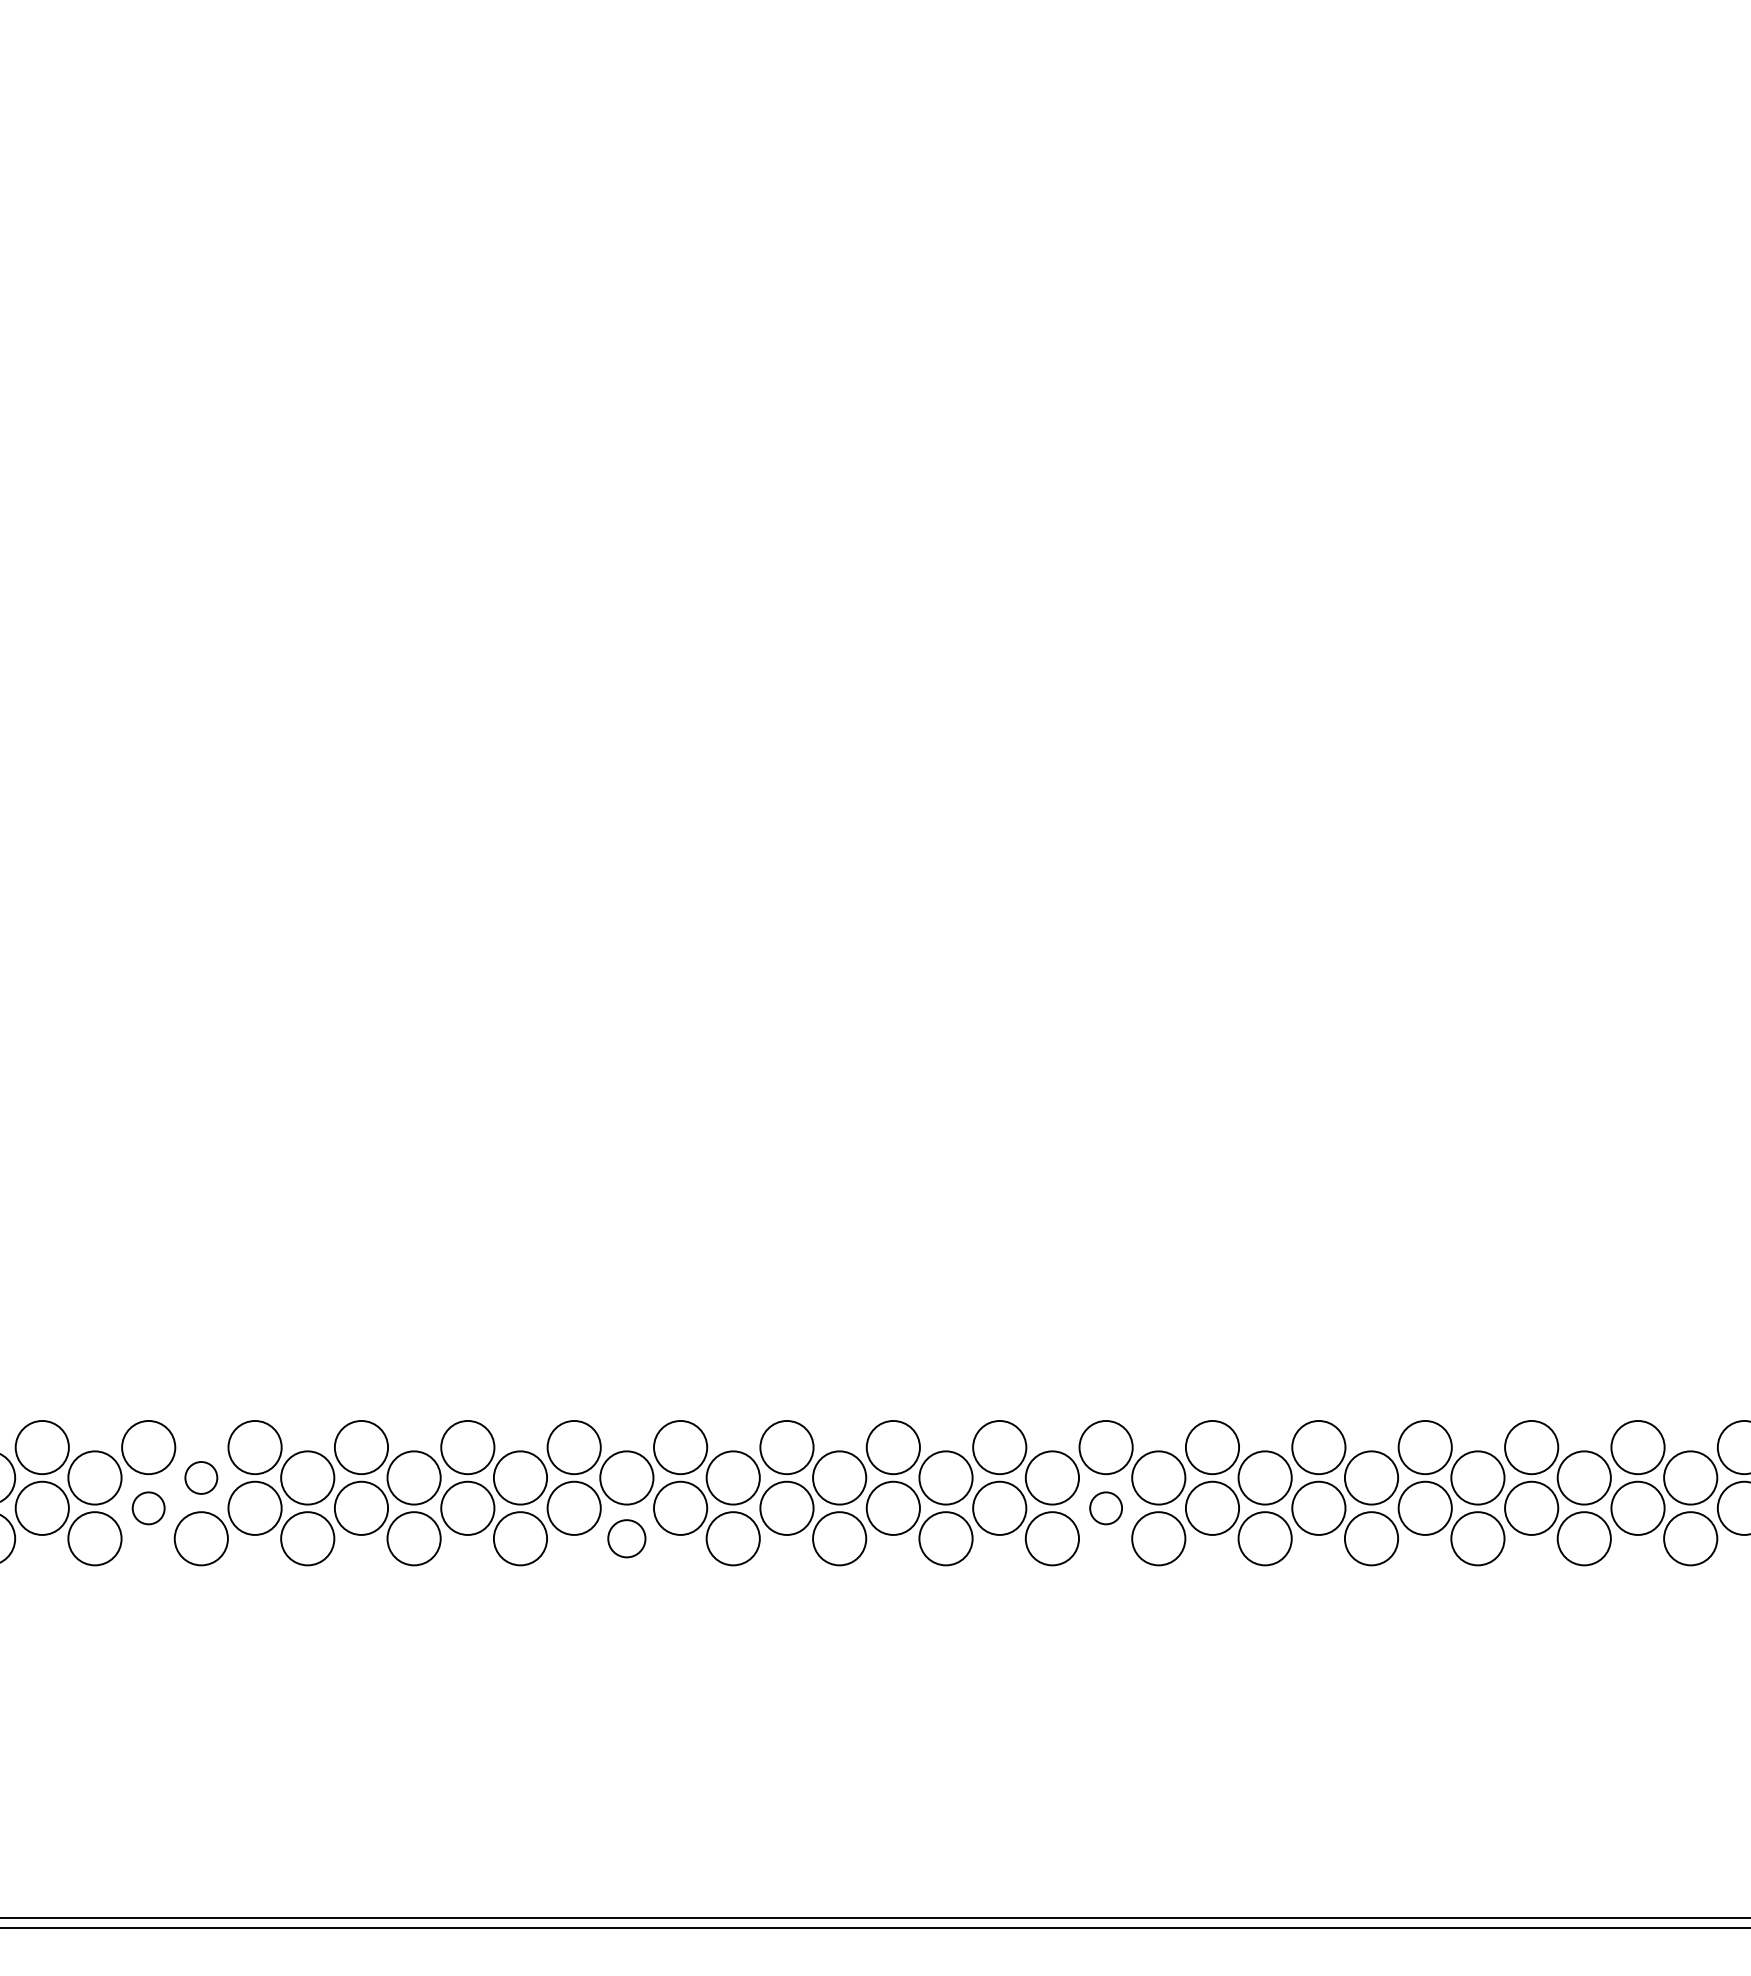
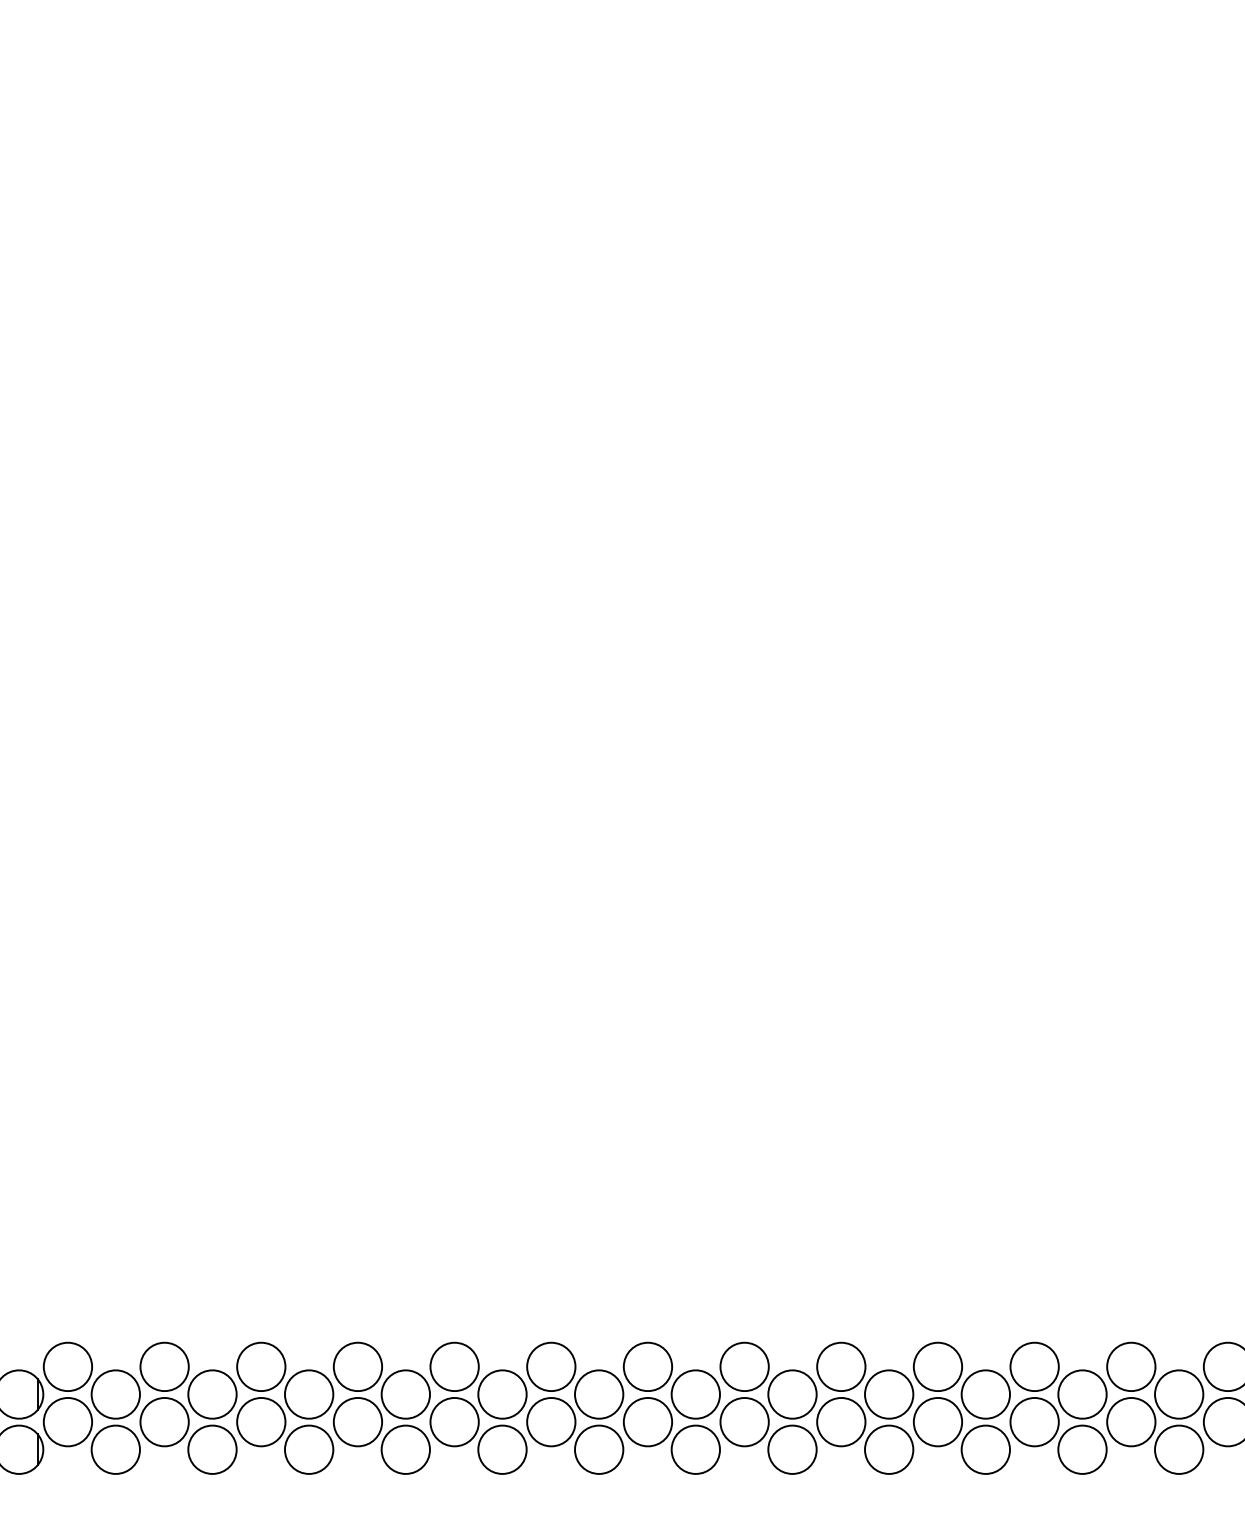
circle: (200, 1477) -> (308, 1394), size x1.67
circle: (148, 1507) -> (261, 1421), size x1.67
circle: (1105, 1507) -> (1130, 1421), size x1.67
circle: (626, 1538) -> (695, 1449), size x1.43

